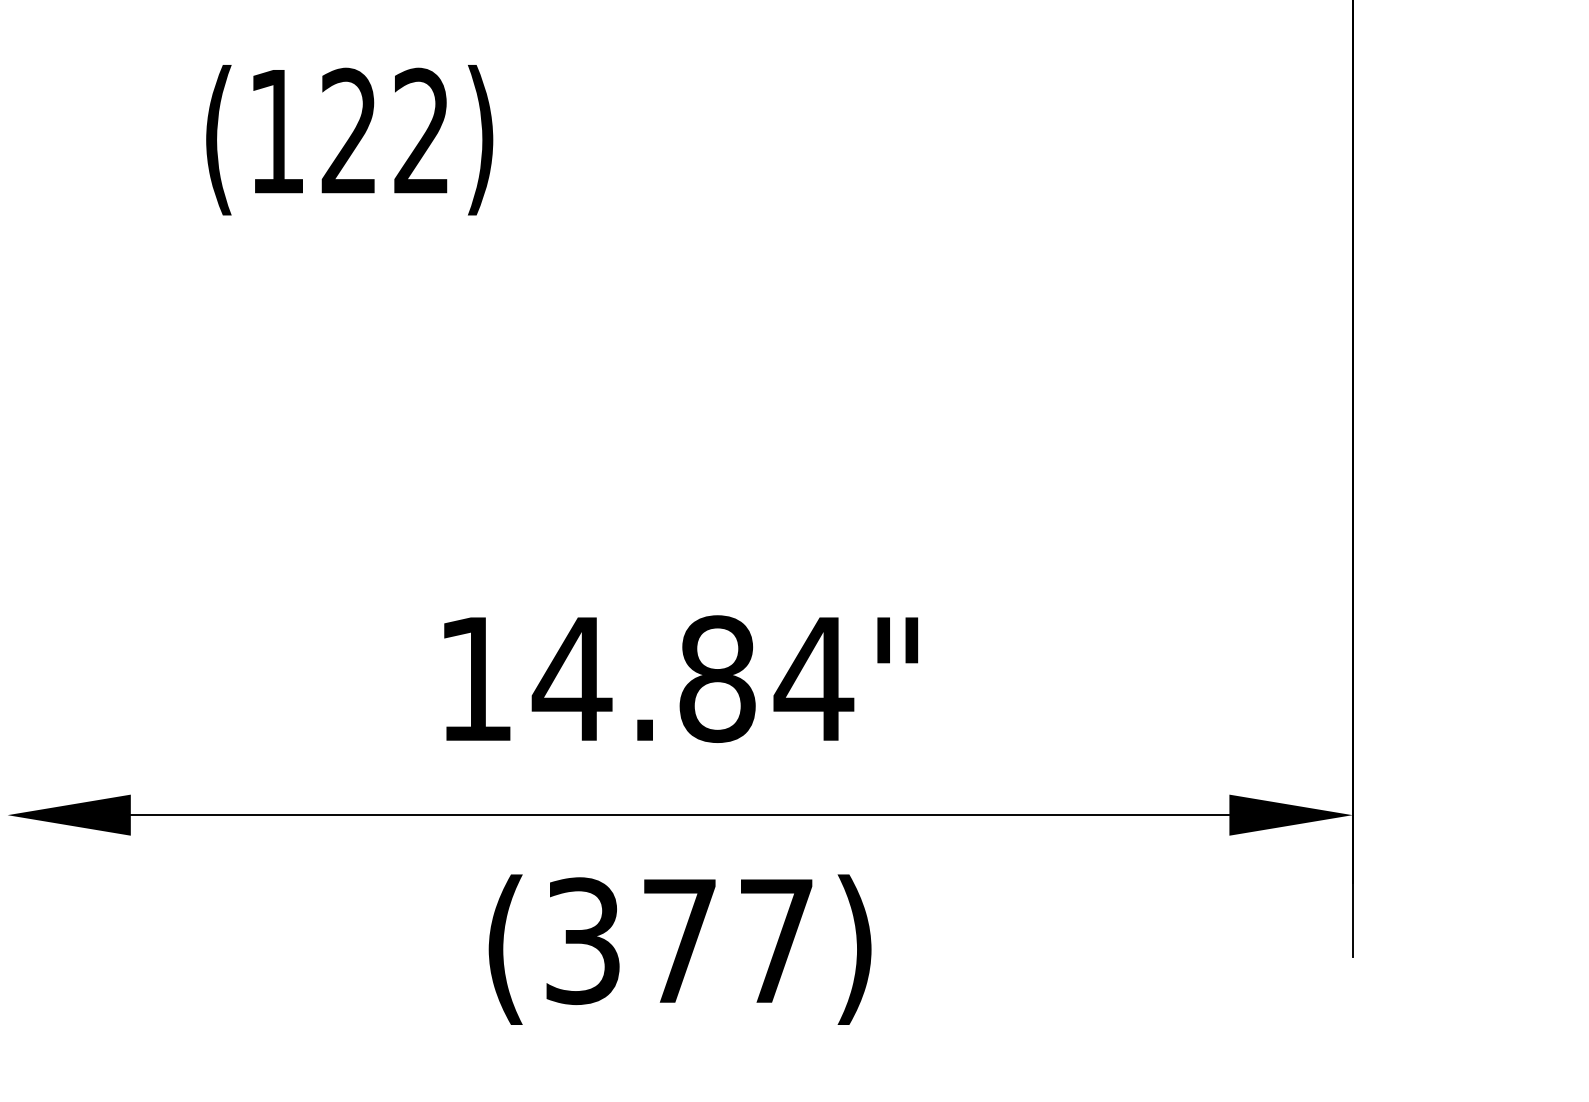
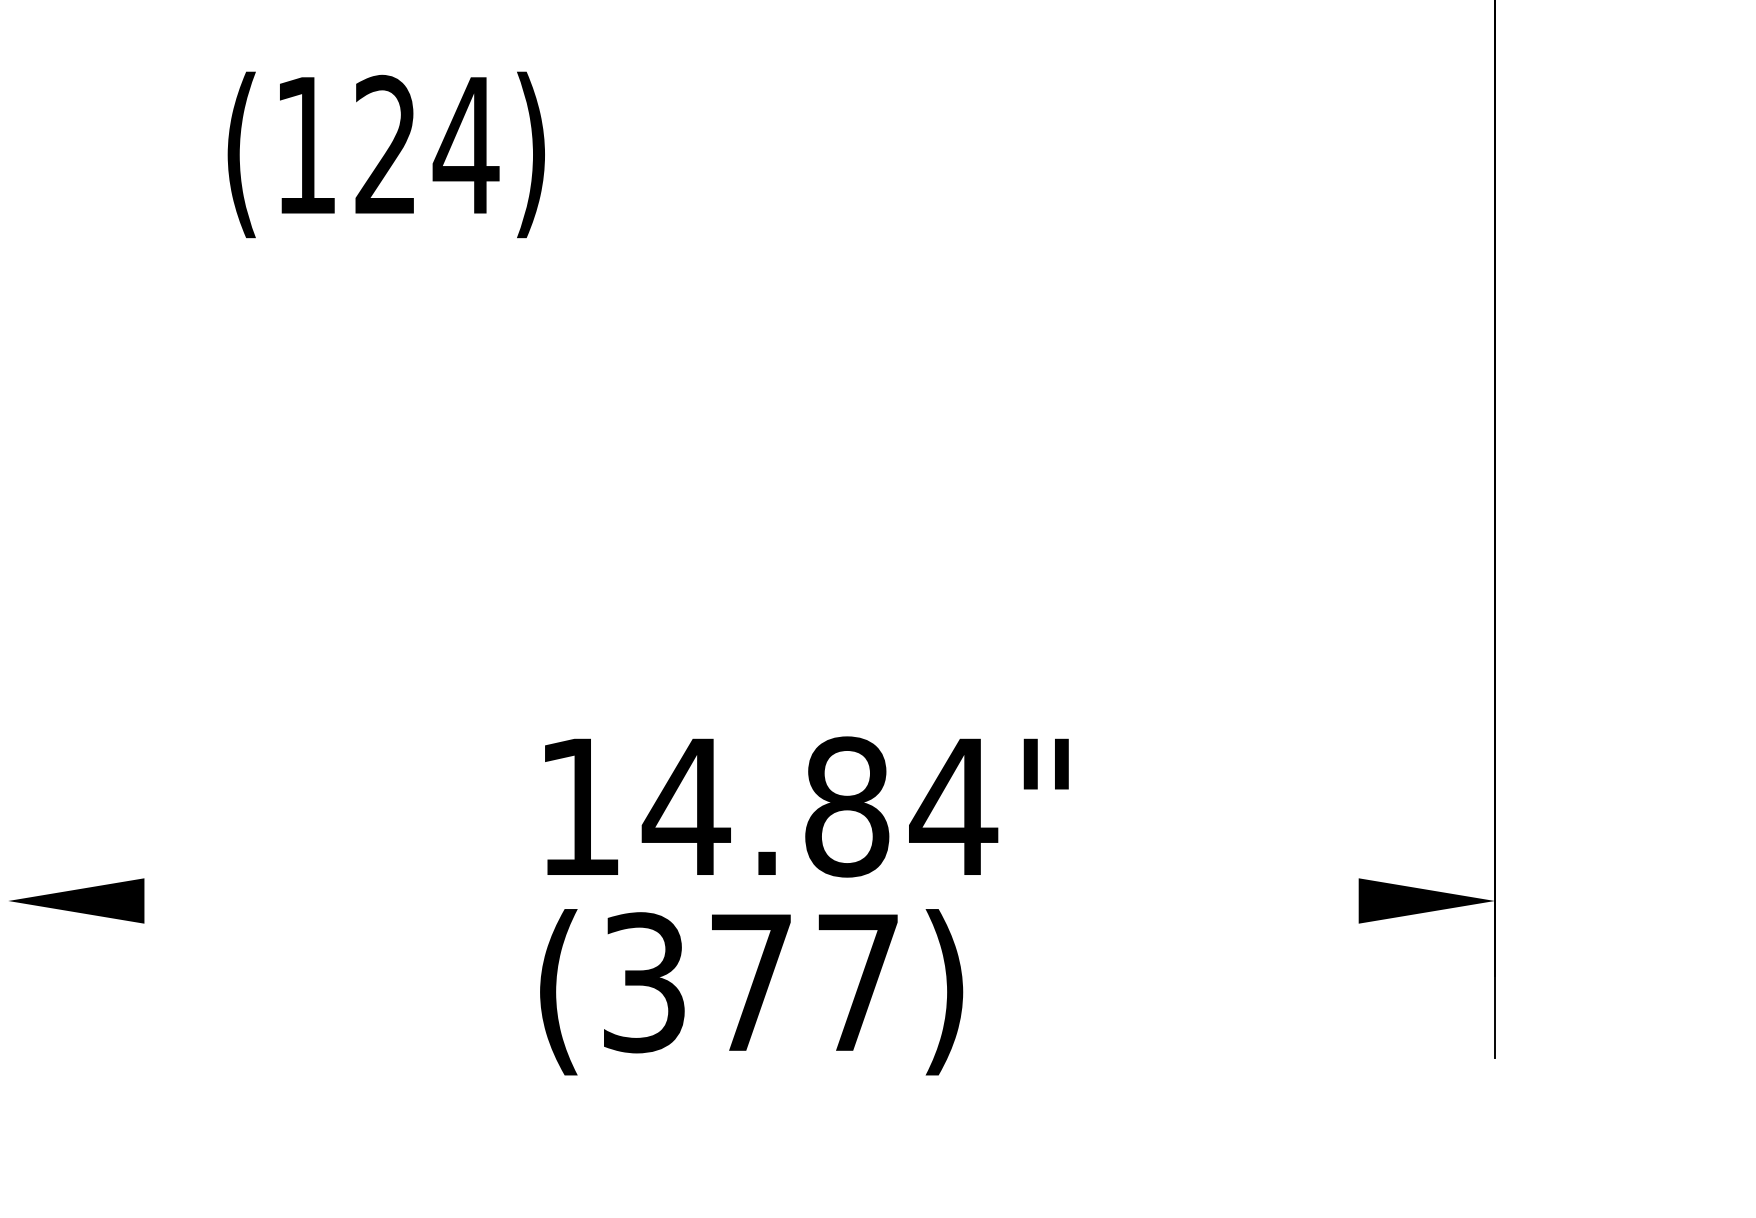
text: (421, 130) -> (465, 144), (122) -> (124)
text: (681, 678) -> (807, 806), moved
line: (679, 815) -> (750, 901), removed
text: (679, 949) -> (750, 991), moved

